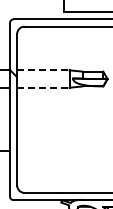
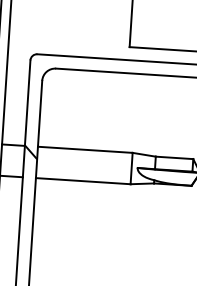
line: (43, 70) -> (85, 150), dashed -> solid
line: (43, 87) -> (83, 180), dashed -> solid

